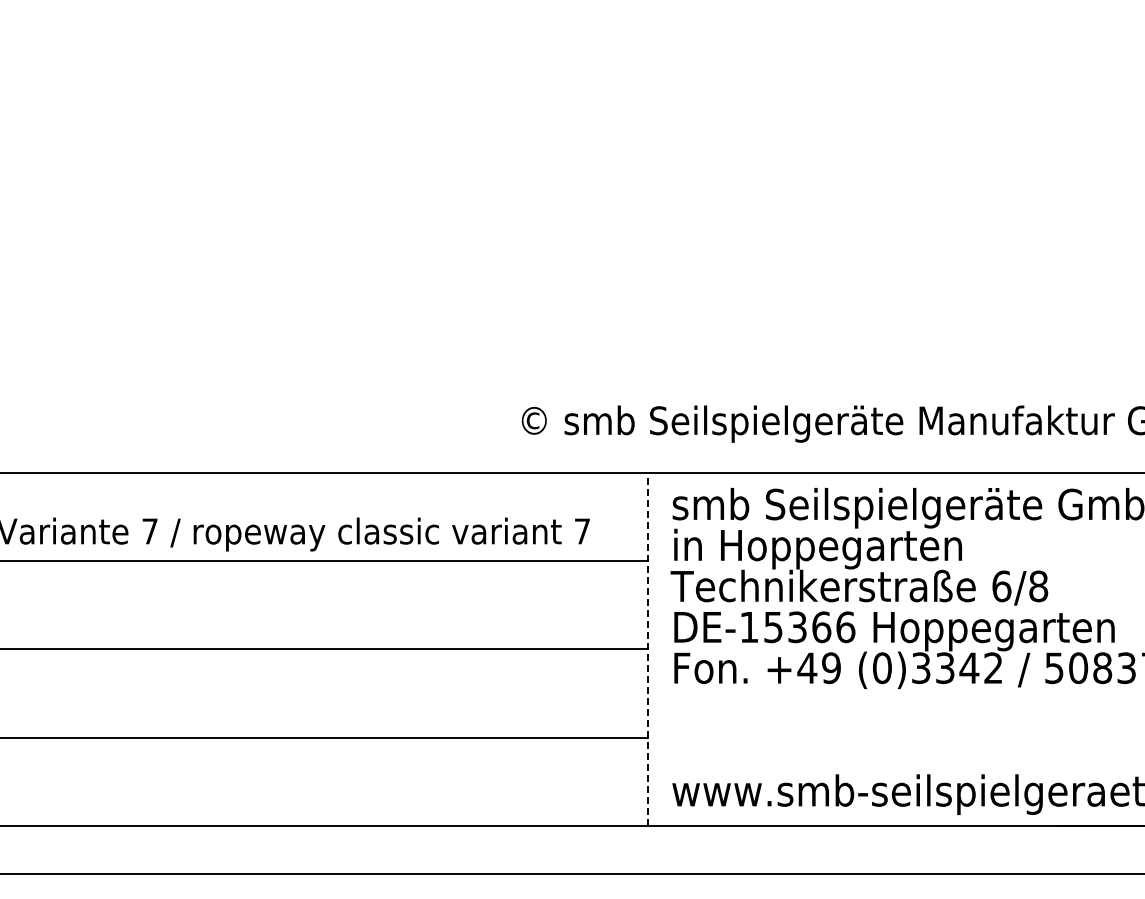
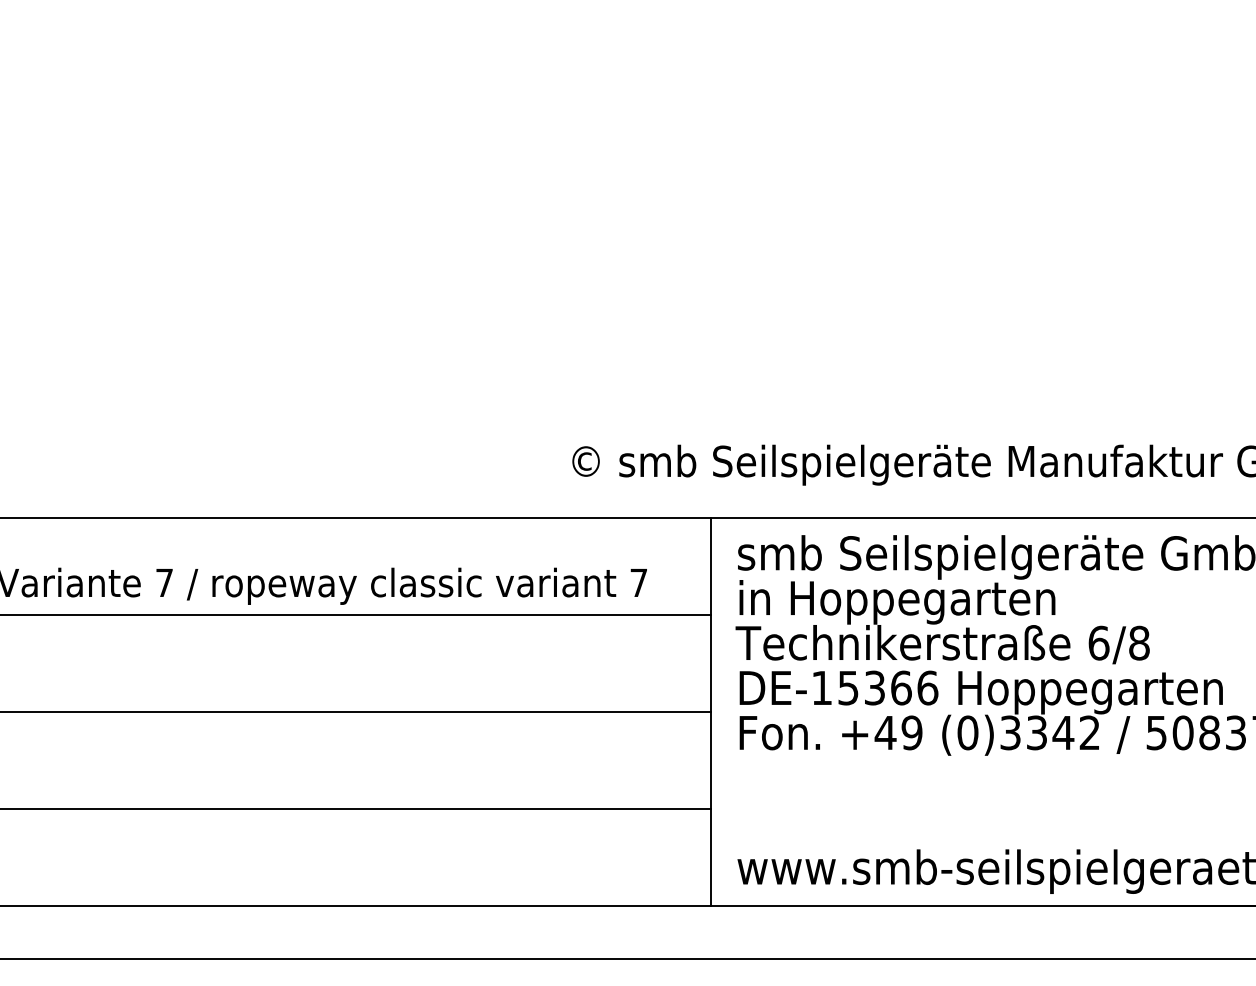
line: (648, 649) -> (711, 712), dashed -> solid

